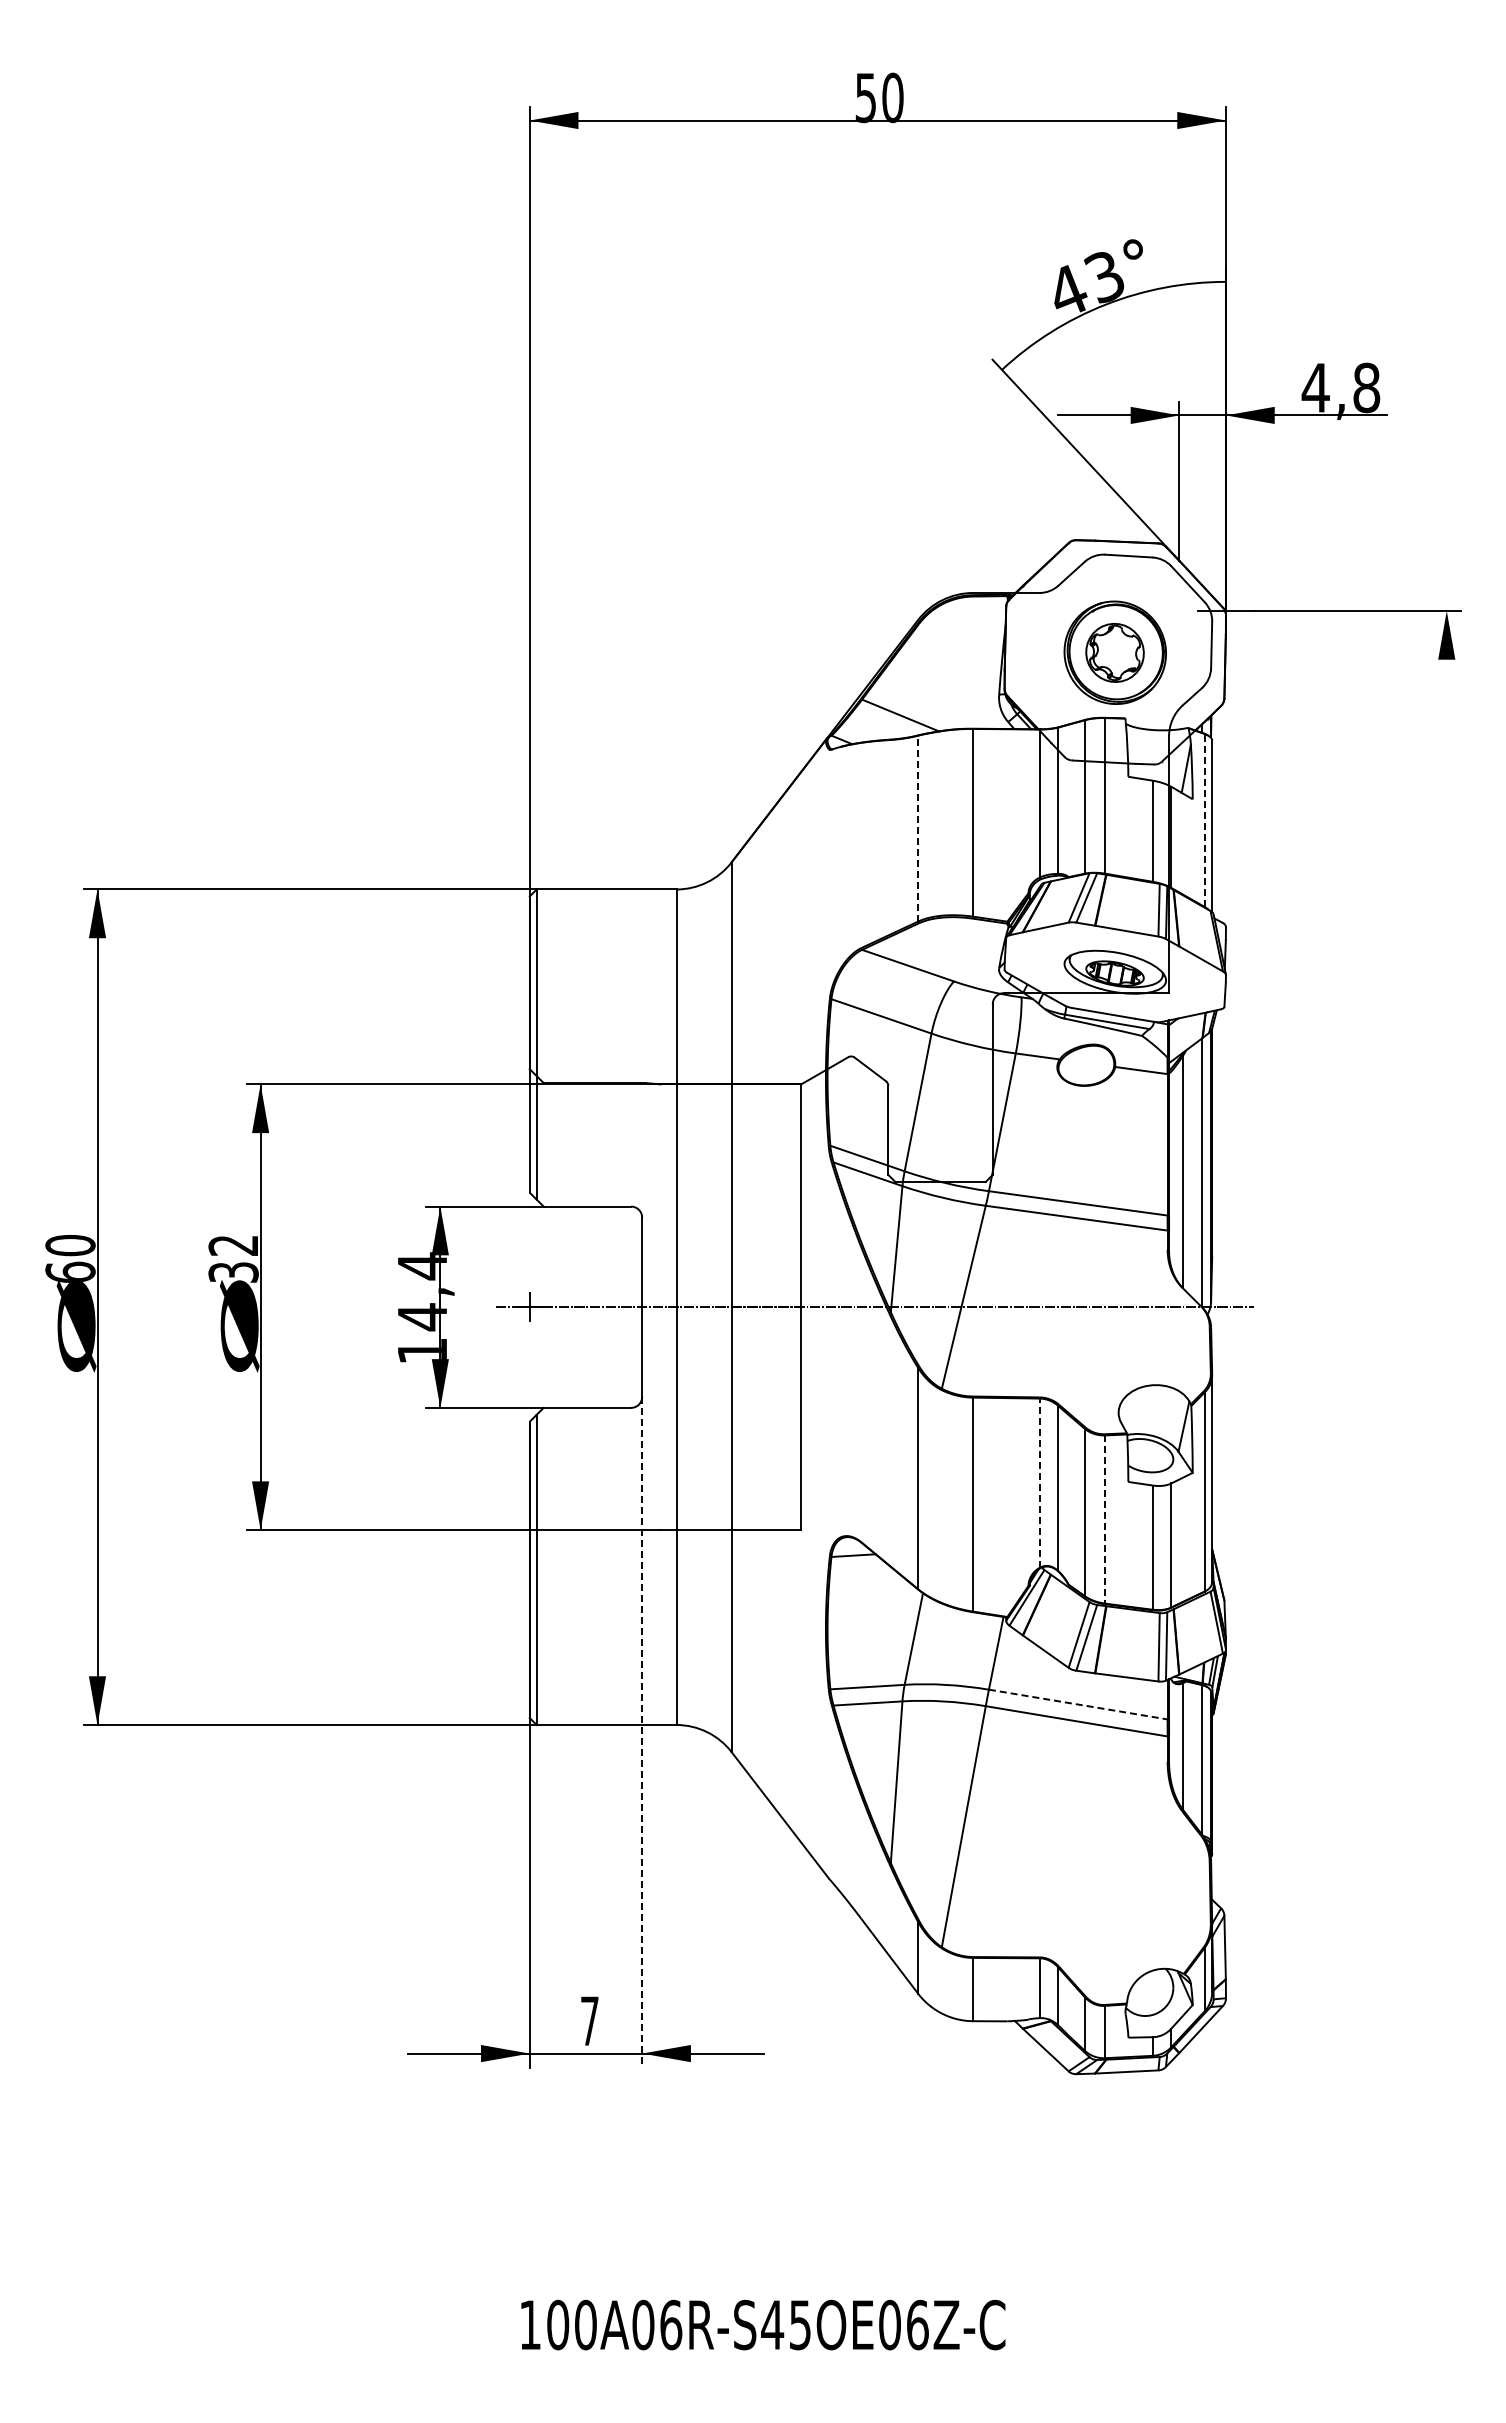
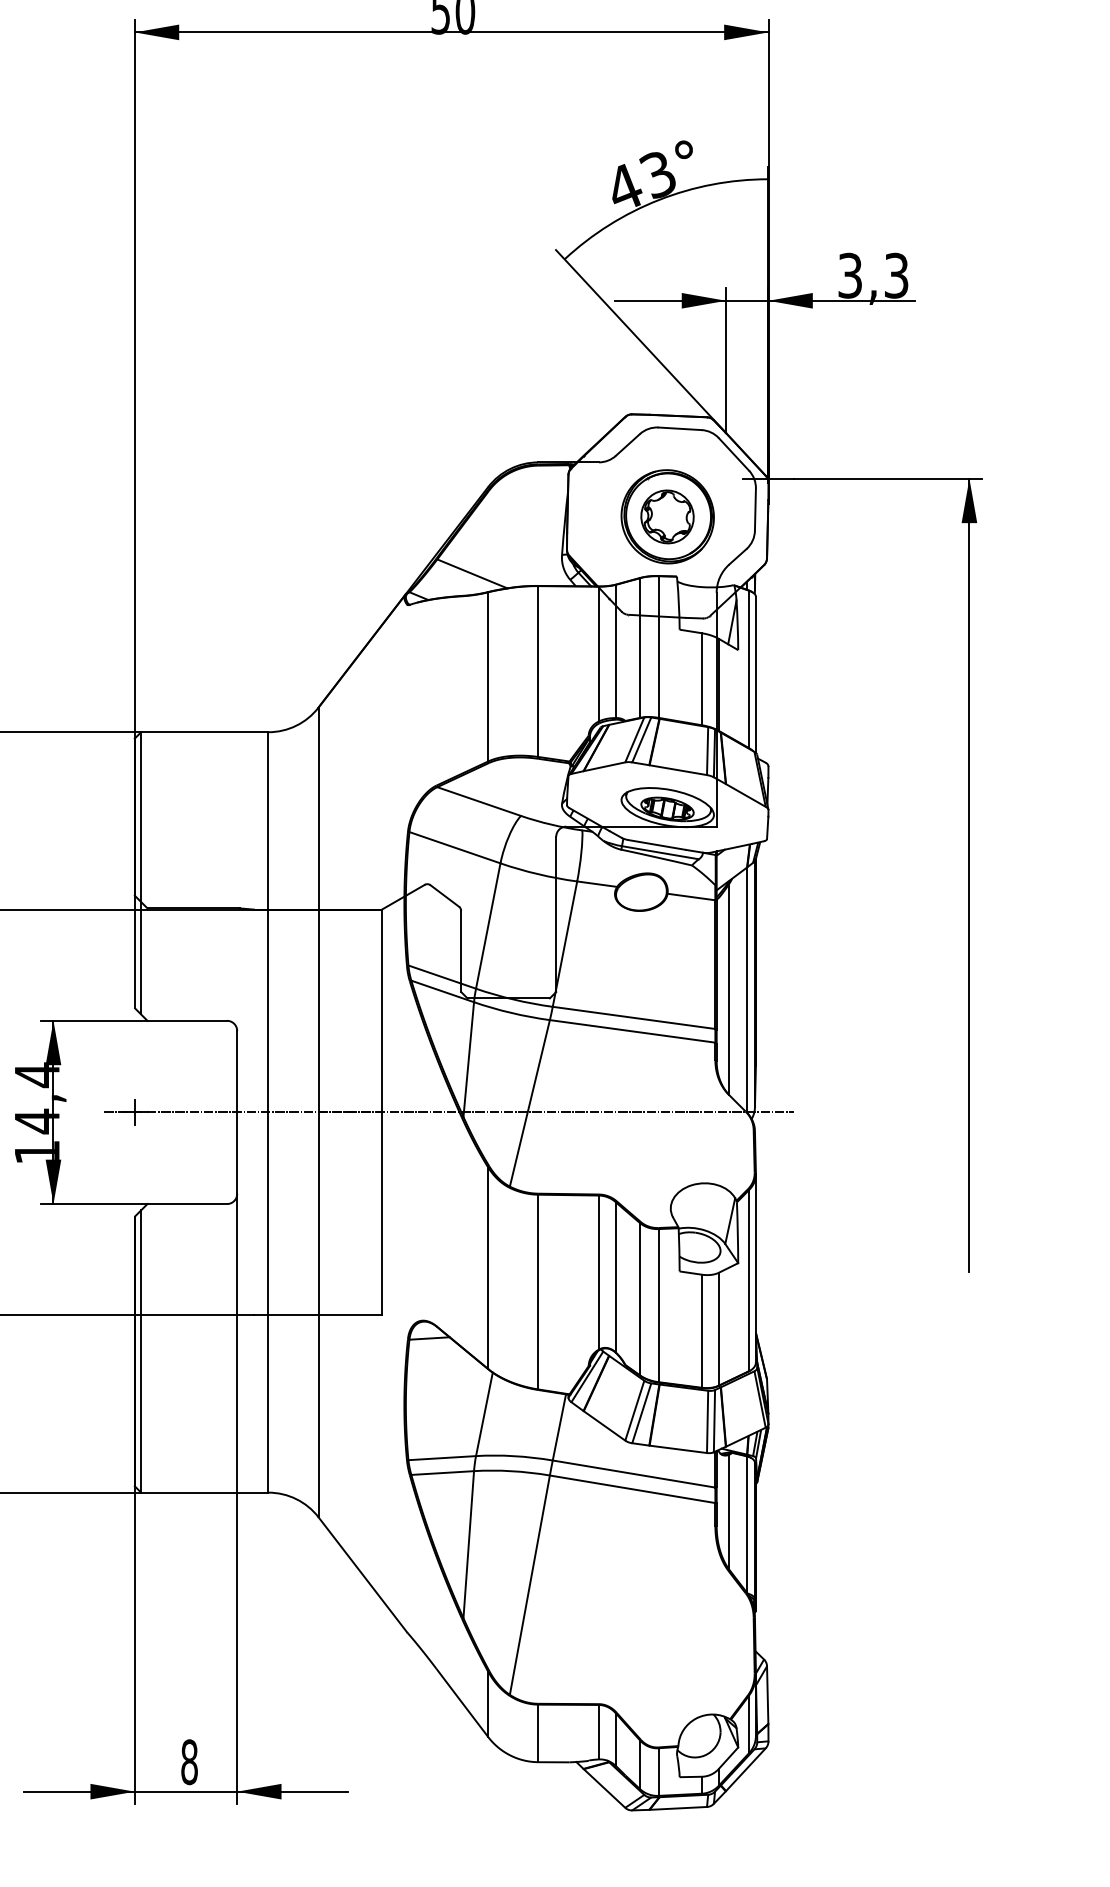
text: (1340, 387) -> (872, 275), 4,8 -> 3,3
line: (1204, 820) -> (748, 669), dashed -> solid
line: (918, 828) -> (488, 676), dashed -> solid
line: (1446, 1046) -> (969, 875), added
line: (1039, 1483) -> (598, 1272), dashed -> solid
line: (1105, 1520) -> (658, 1306), dashed -> solid
line: (1078, 1704) -> (634, 1473), dashed -> solid
line: (642, 1732) -> (237, 1499), dashed -> solid
text: (589, 2021) -> (189, 1762), 7 -> 8

